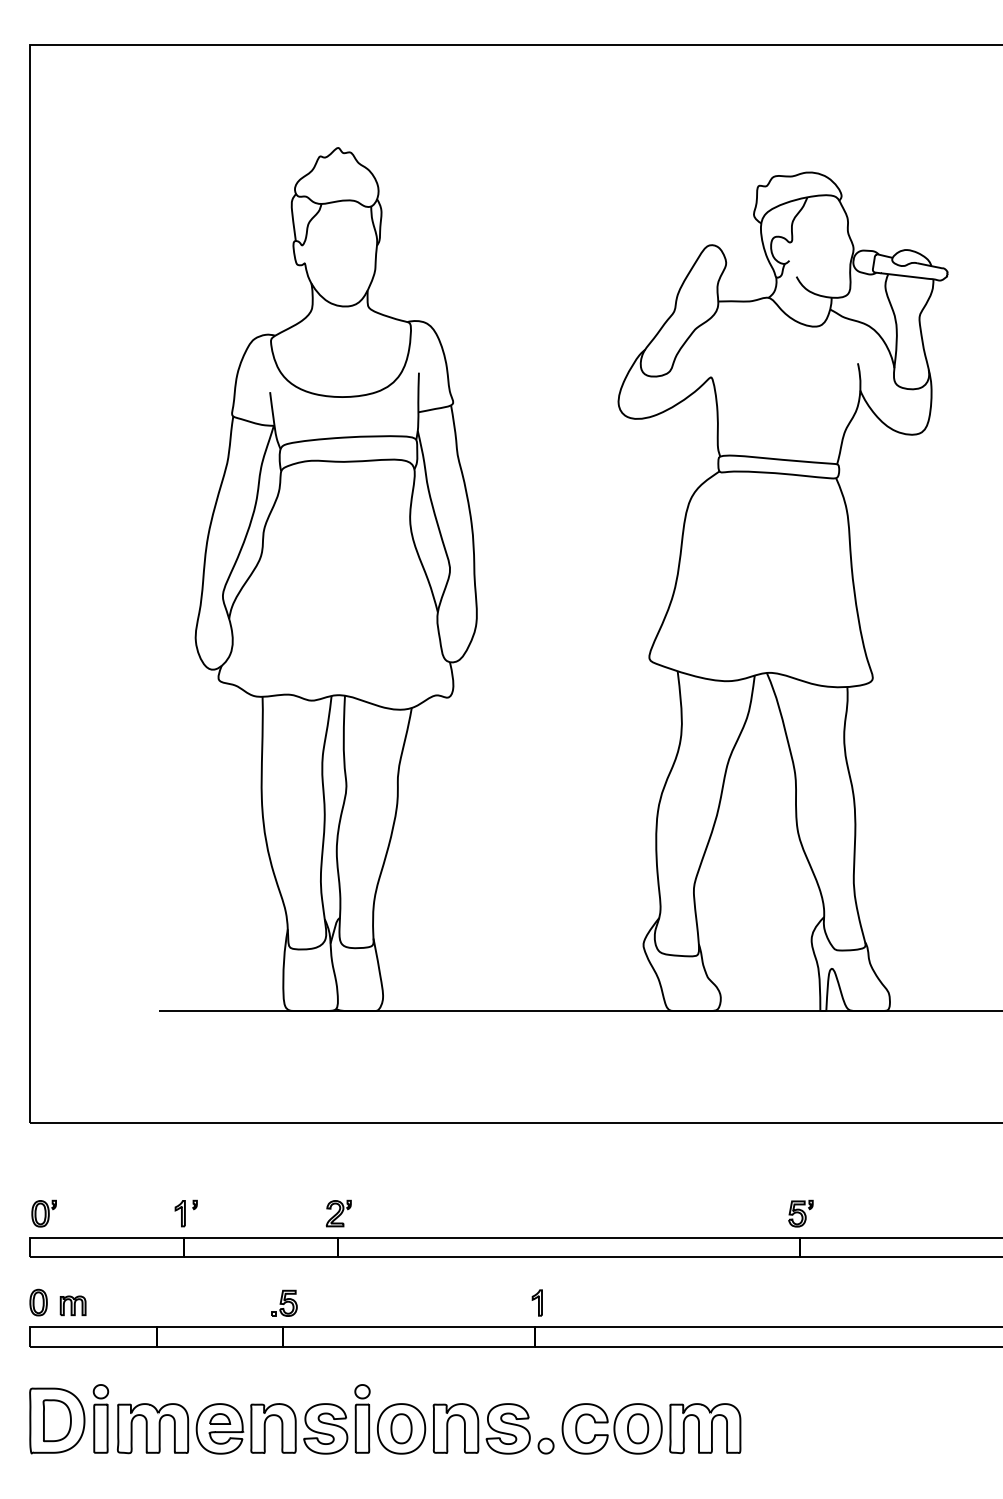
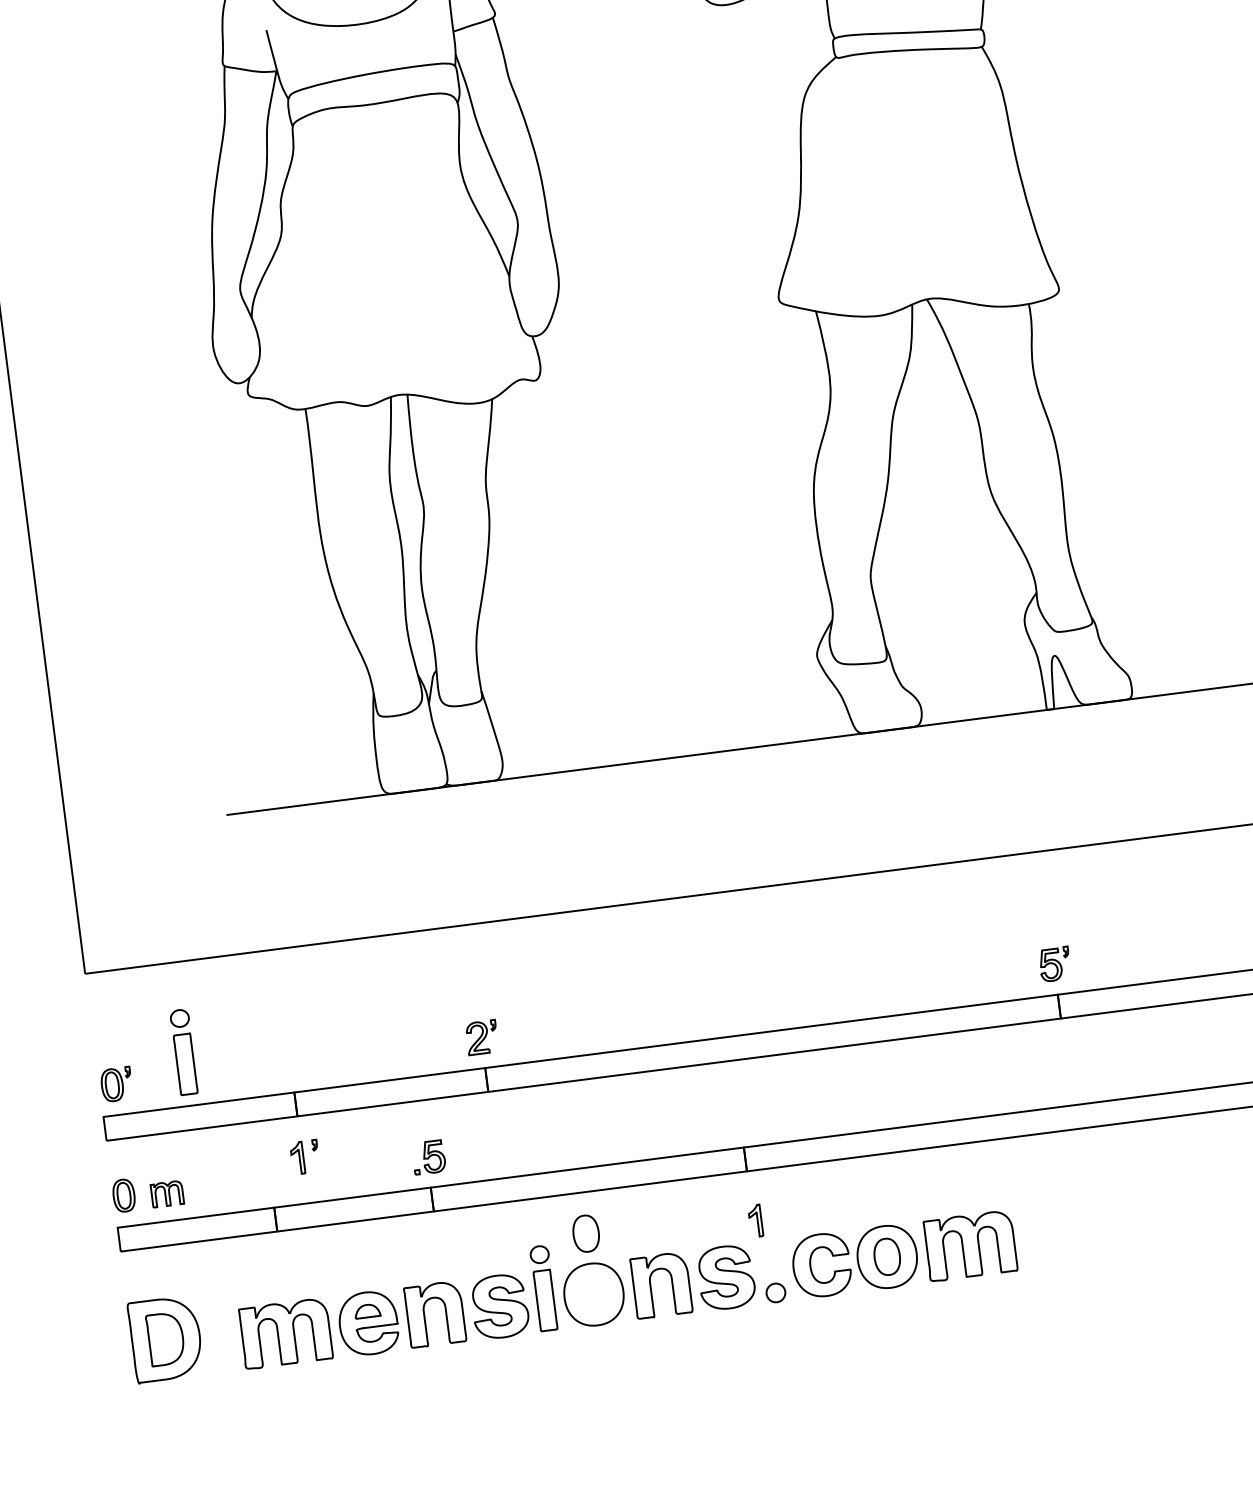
part: (185, 1213) -> (304, 1157), moved
part: (536, 1302) -> (754, 1220), moved
part: (100, 1418) -> (183, 1051), moved
part: (401, 1428) -> (586, 1233), moved

